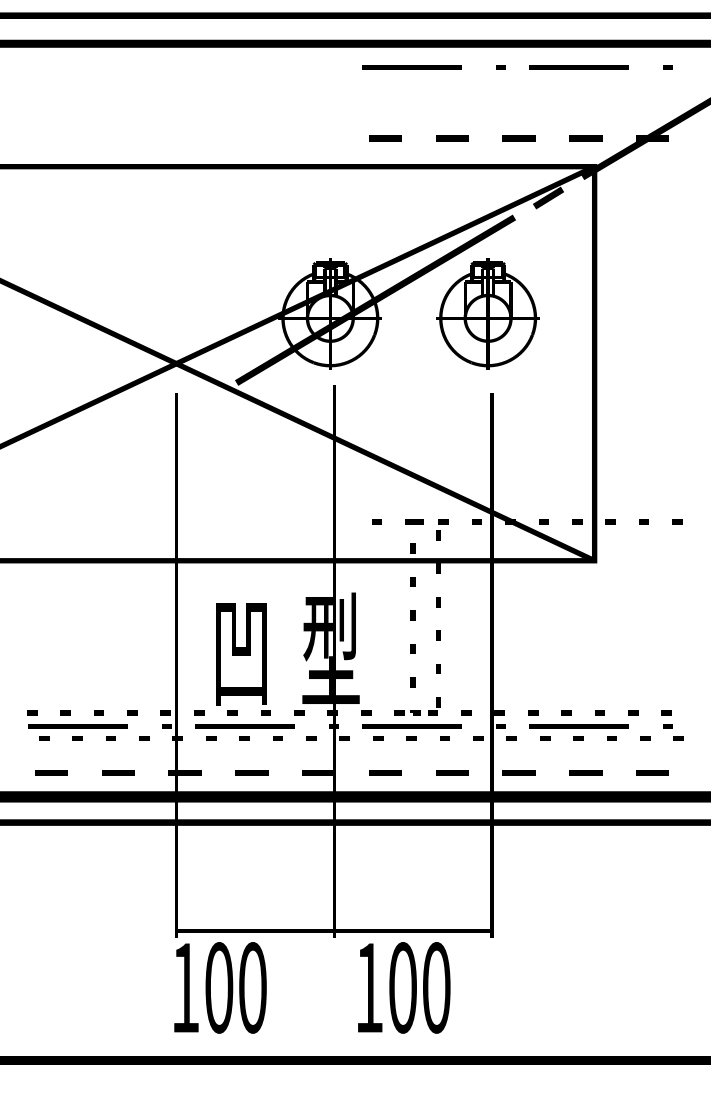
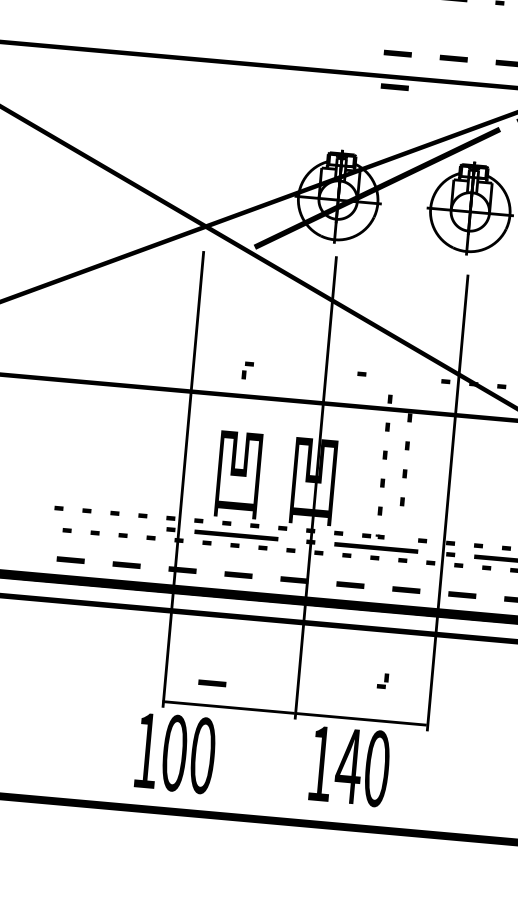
line: (385, 178) -> (394, 87), added
part: (414, 521) -> (393, 376), removed
part: (442, 529) -> (247, 370), moved
text: (330, 648) -> (313, 476), 型 -> 凹
part: (434, 706) -> (383, 681), moved
line: (77, 726) -> (95, 523), removed
line: (232, 903) -> (212, 682), added
text: (220, 987) -> (175, 753), moved
text: (402, 987) -> (348, 765), 100 -> 140

